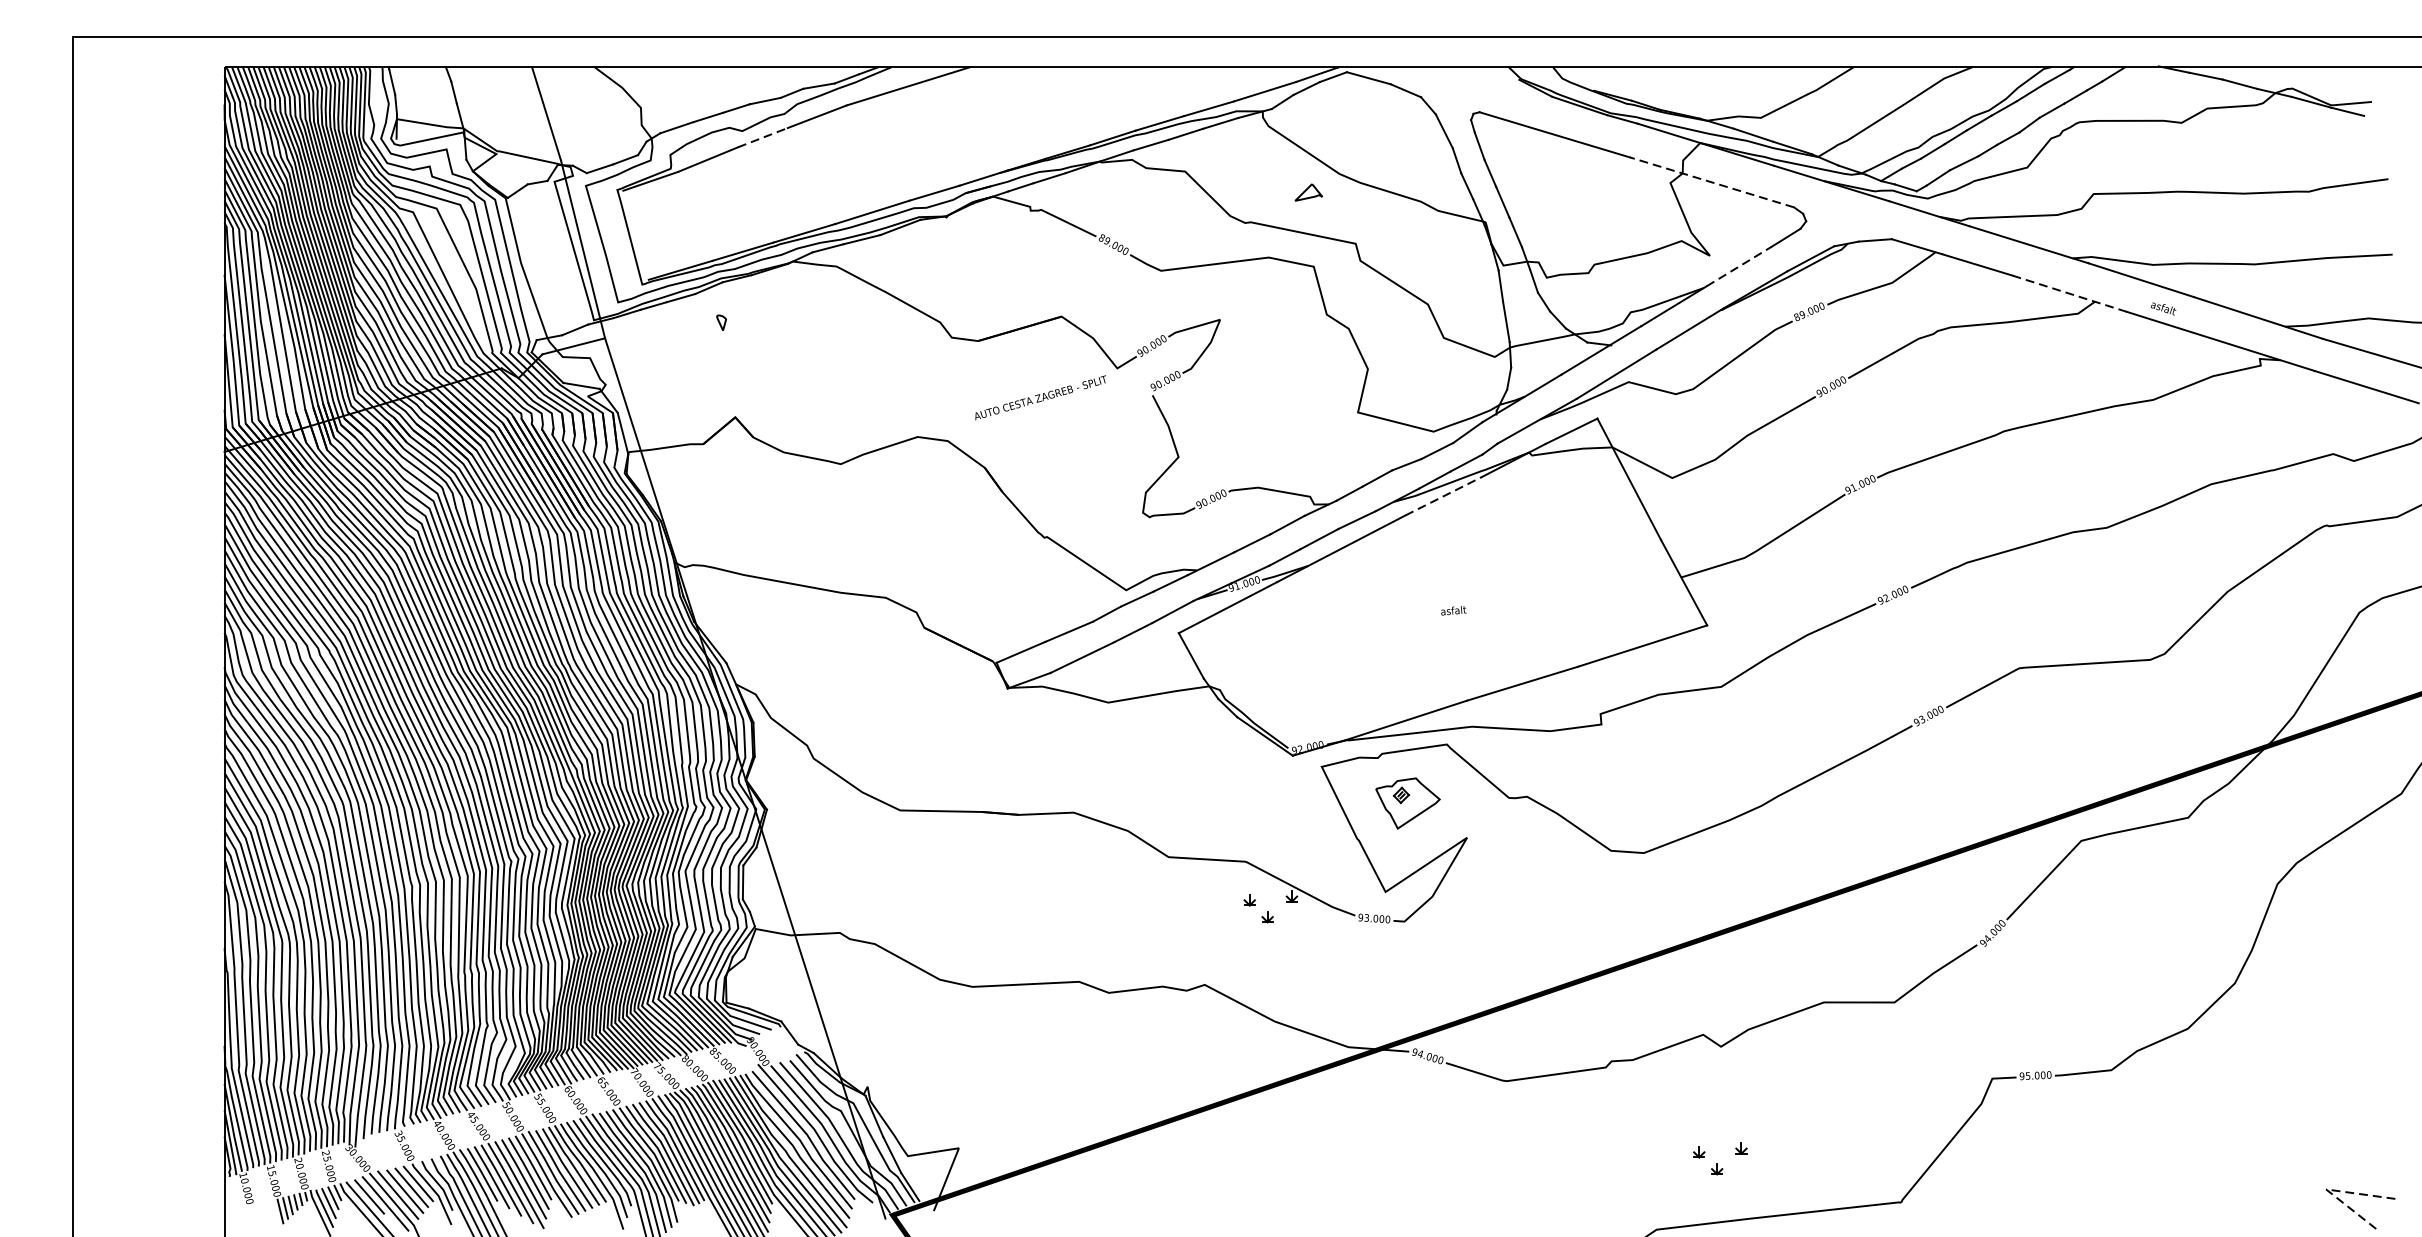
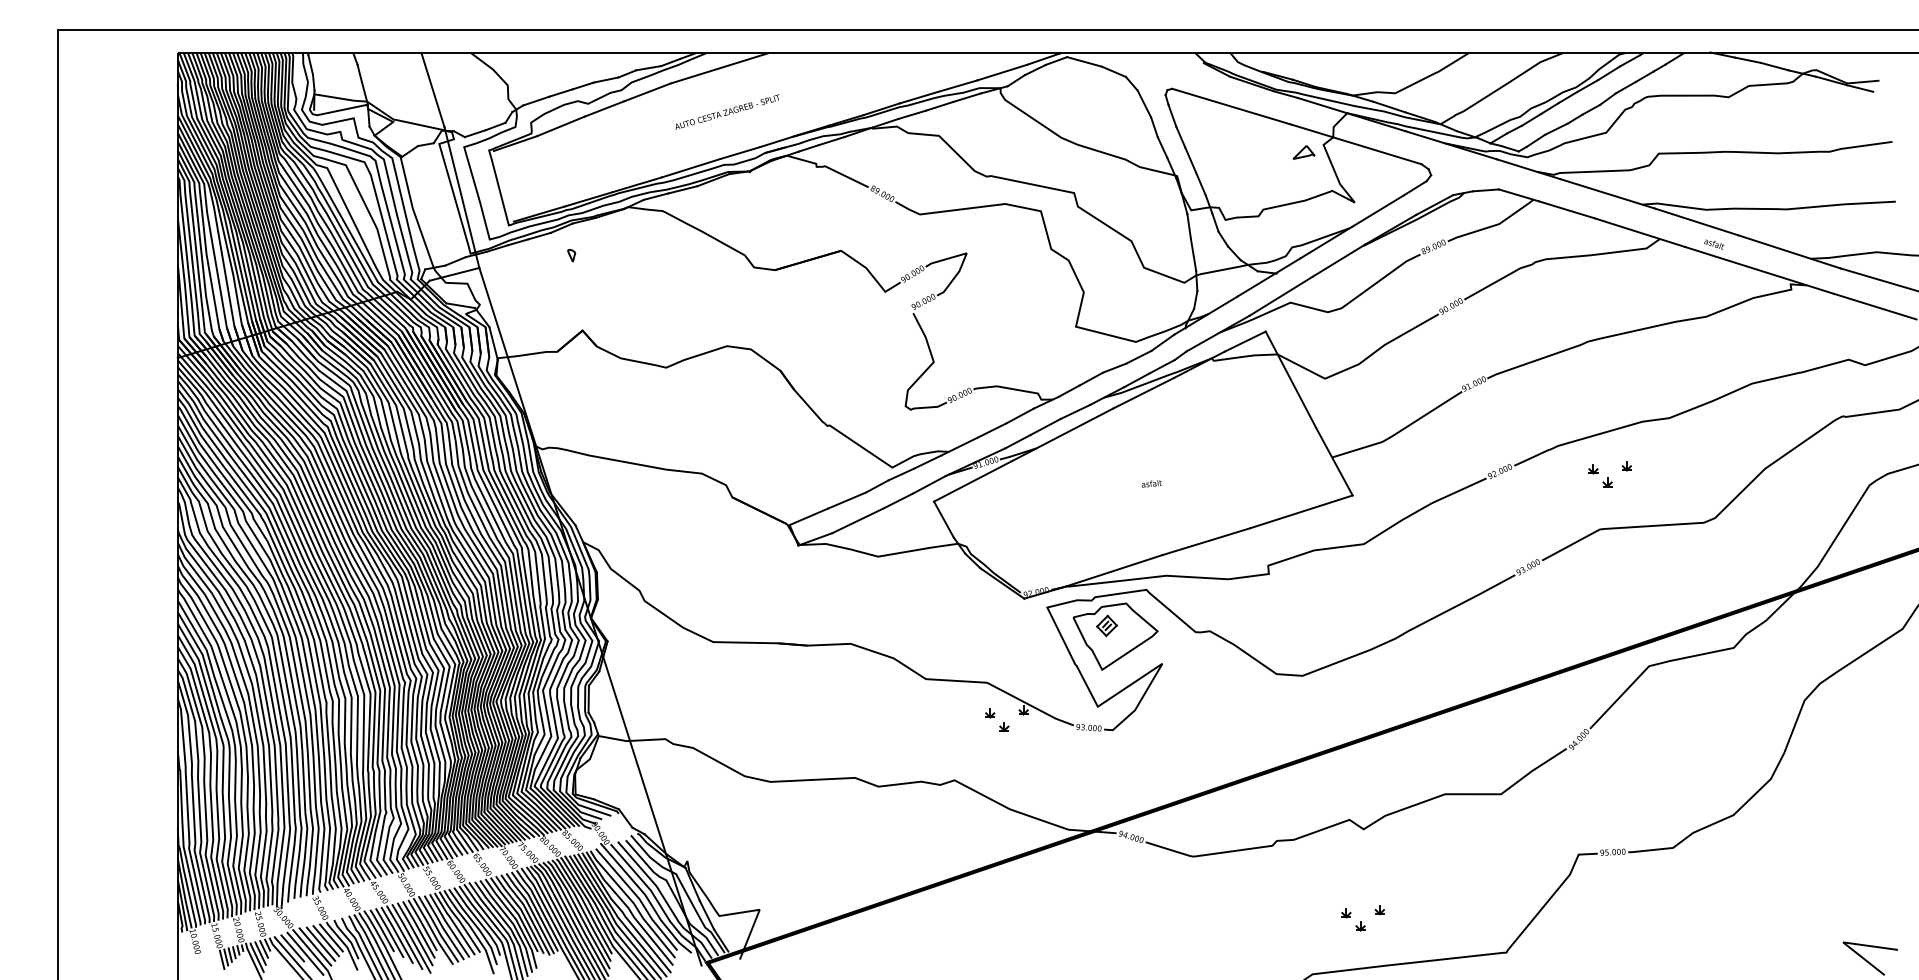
line: (762, 137) -> (604, 108), dashed -> solid
line: (1710, 182) -> (1355, 144), dashed -> solid
part: (1308, 192) -> (1303, 152), moved
line: (1739, 265) -> (1378, 210), dashed -> solid
line: (2069, 293) -> (1639, 232), dashed -> solid
text: (1040, 397) -> (727, 111), moved
line: (1443, 496) -> (1143, 393), dashed -> solid
part: (2031, 598) -> (1609, 474), added
part: (1407, 803) -> (1115, 636), size x1.67
line: (2326, 1189) -> (1843, 942), dashed -> solid

